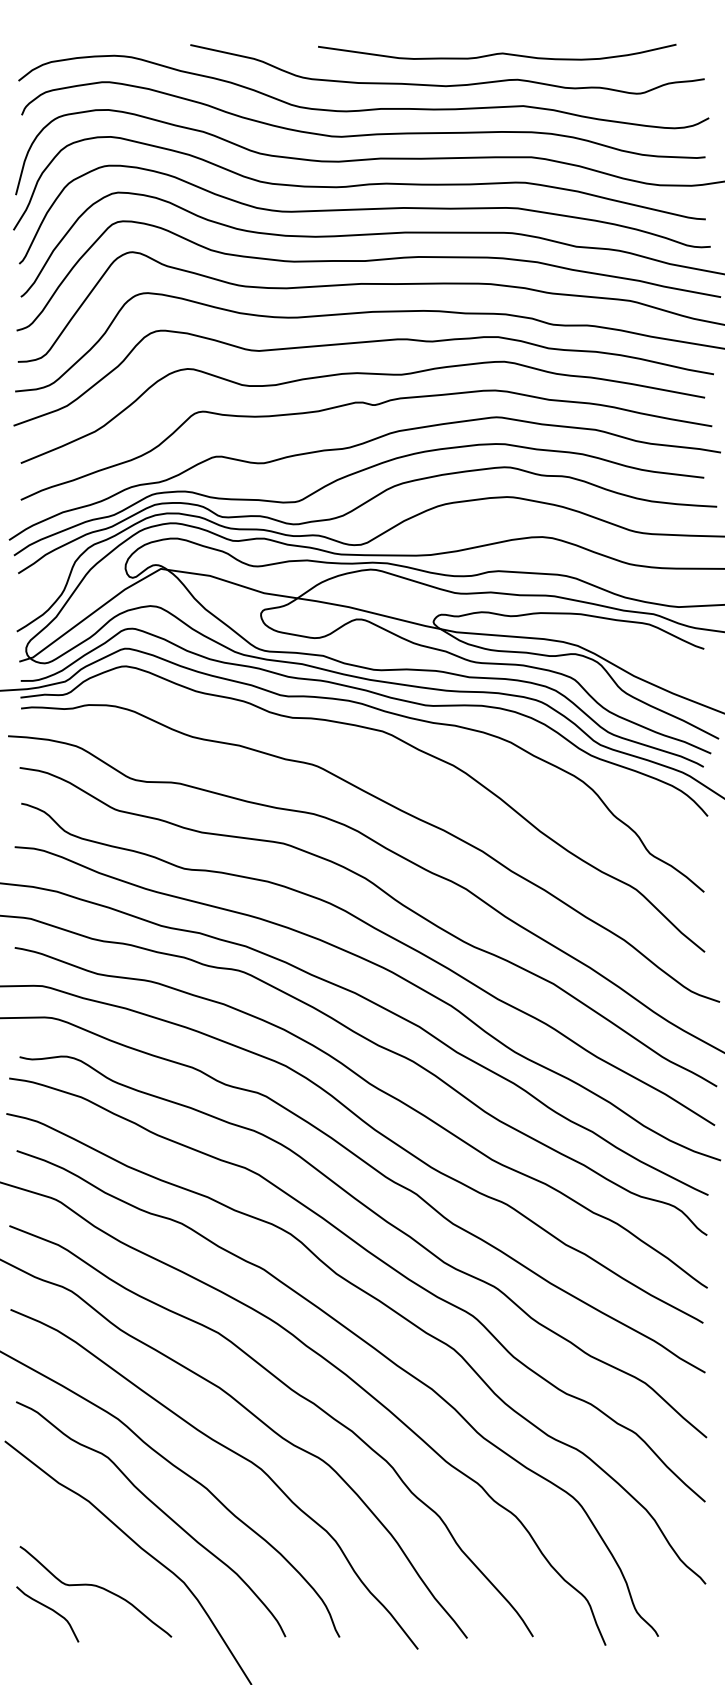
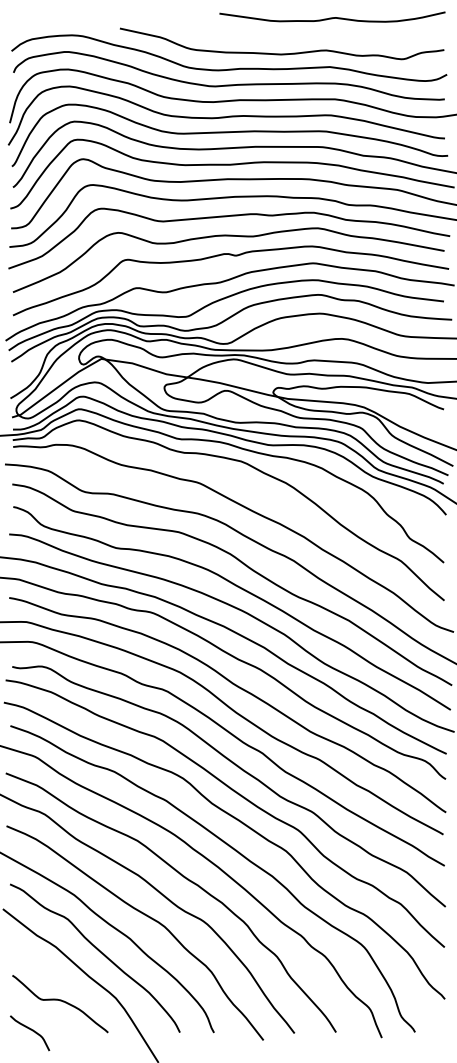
curve: (497, 52) -> (332, 17), moved
curve: (51, 1611) -> (32, 1031), moved

